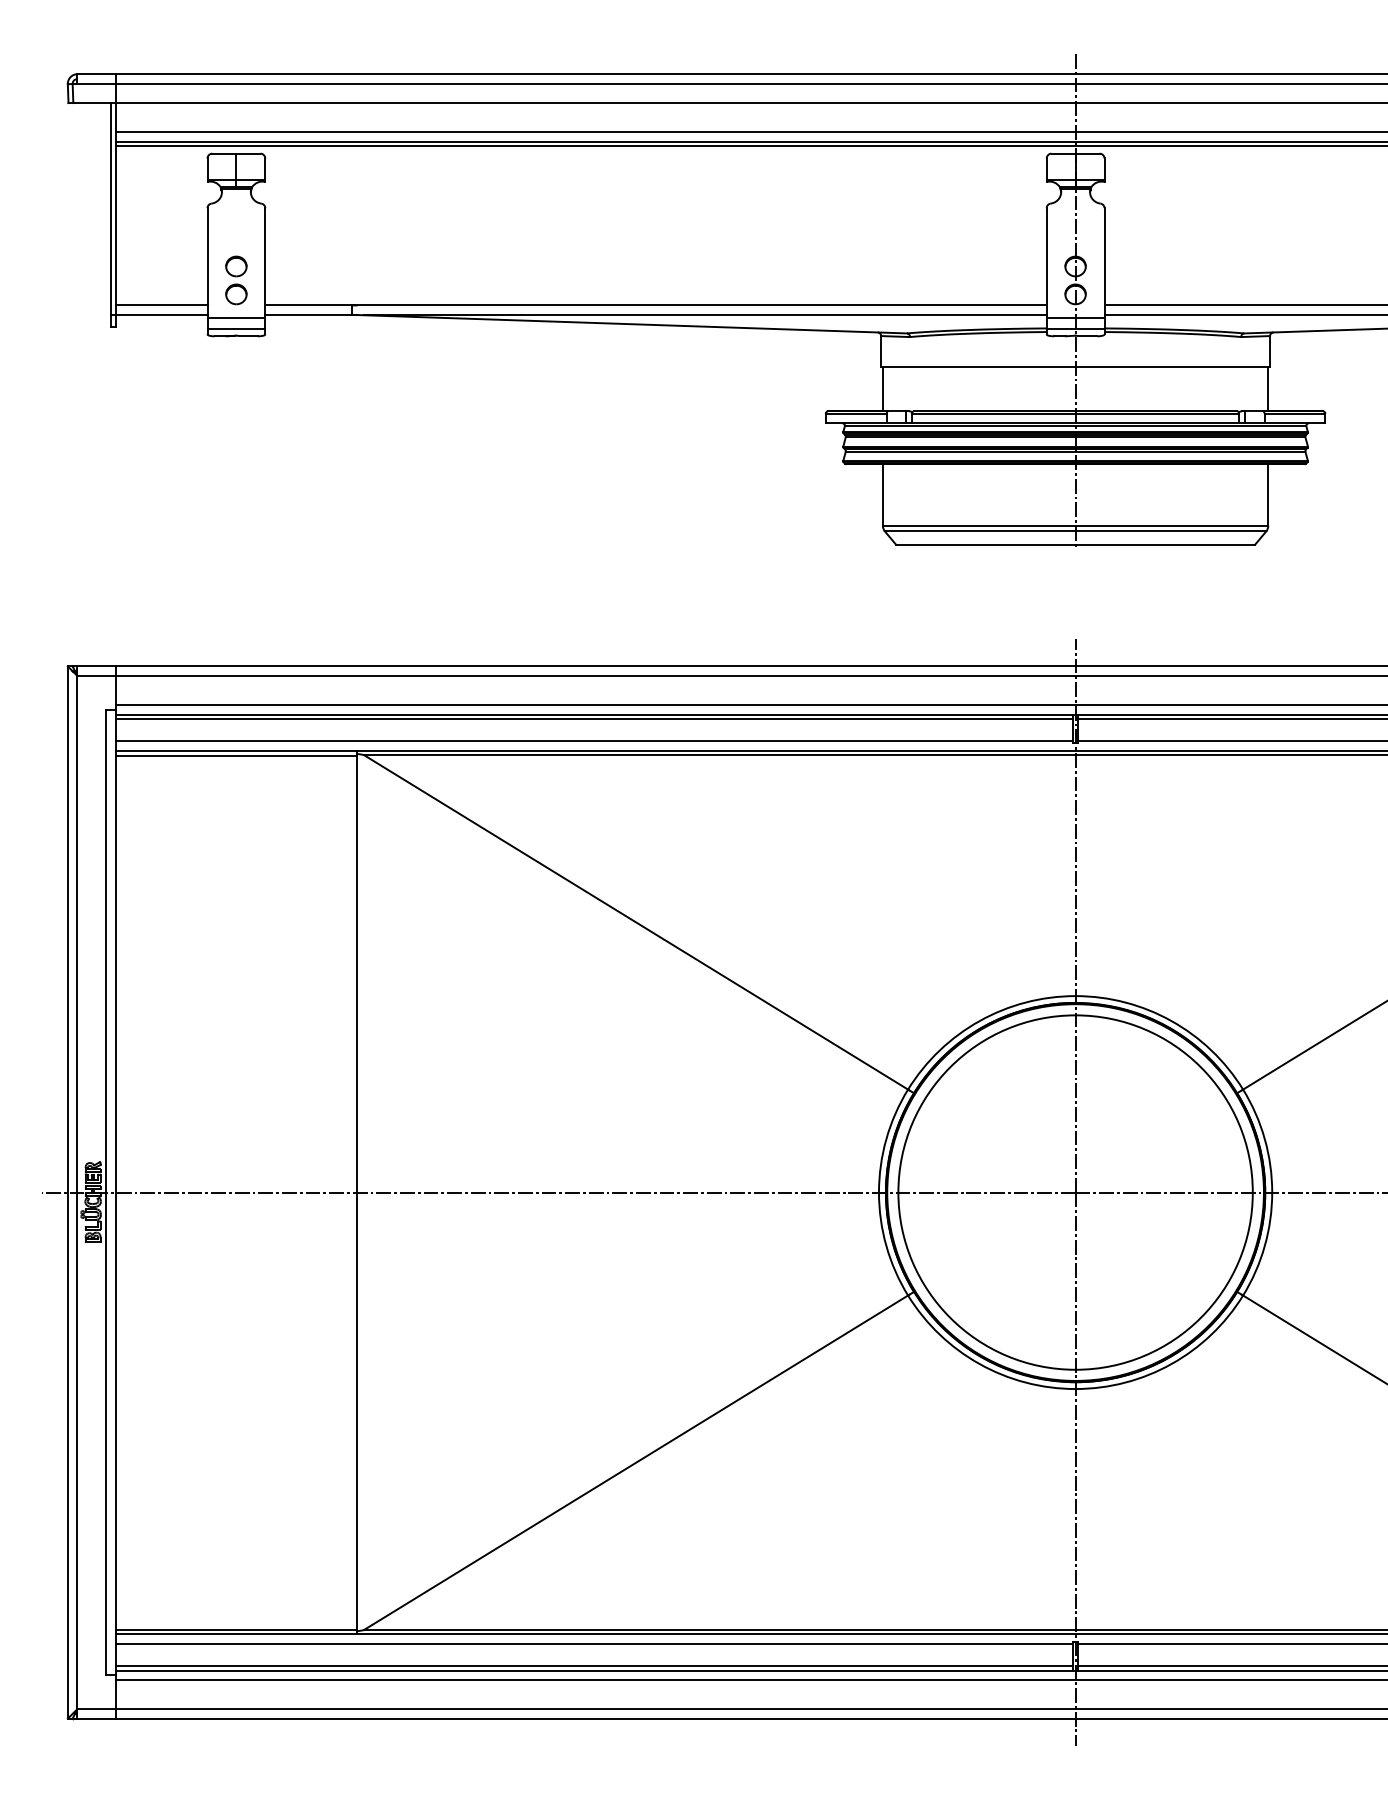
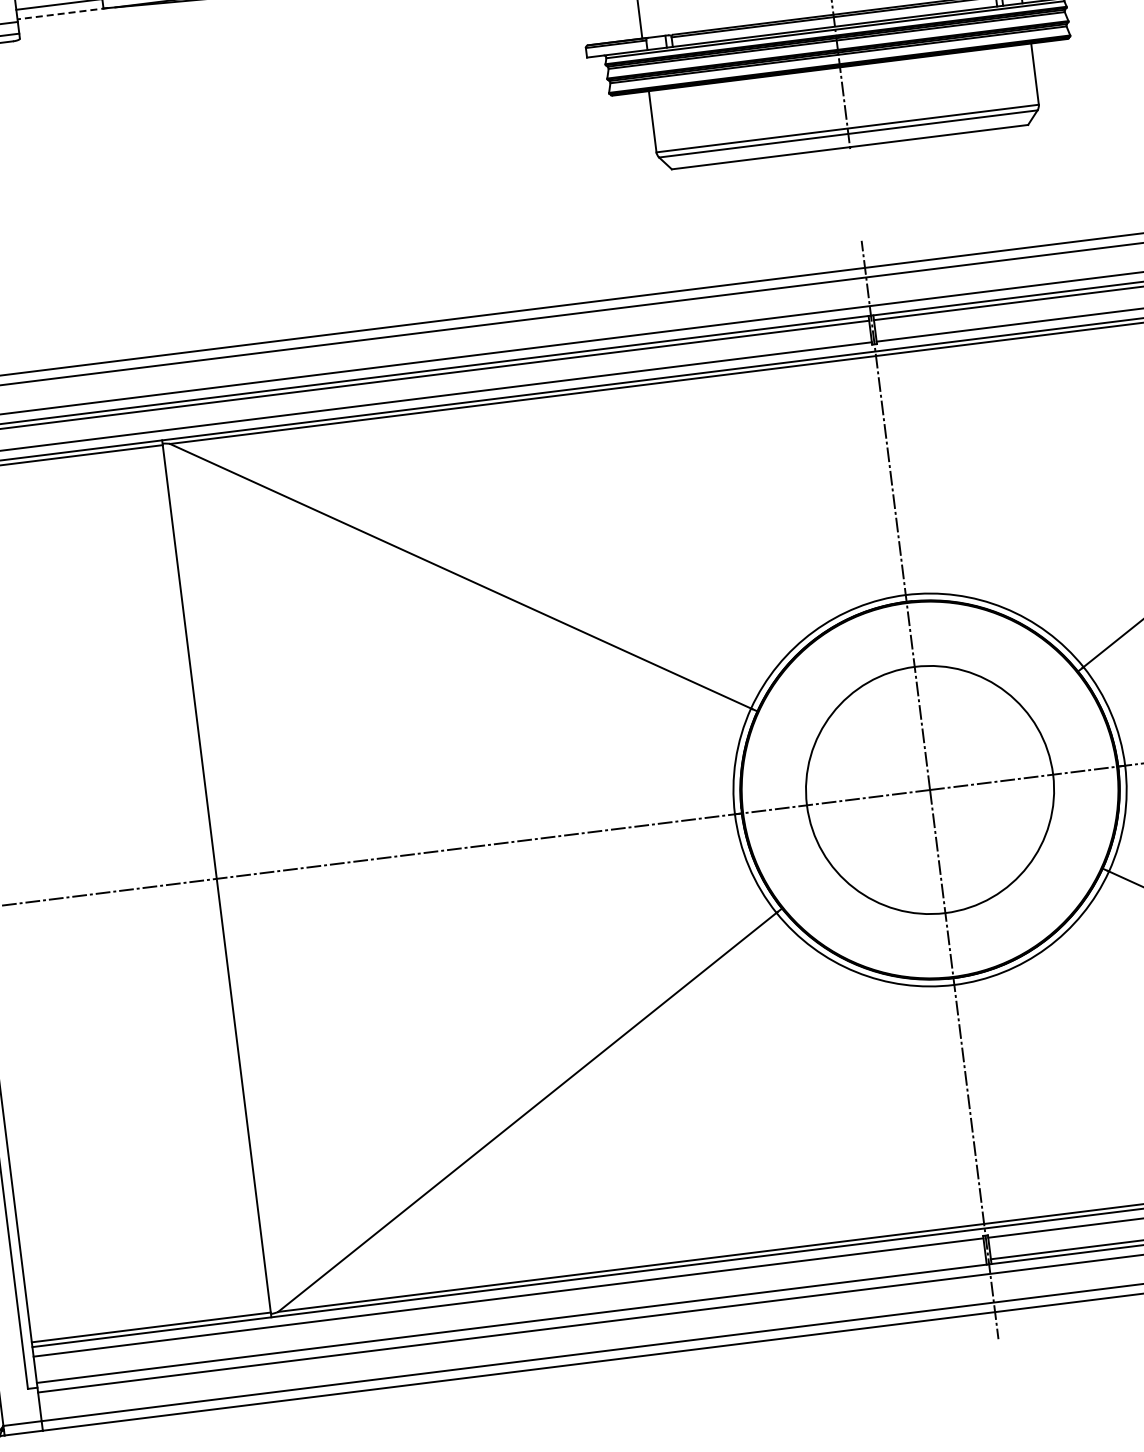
line: (311, 315) -> (63, 14), solid -> dashed
circle: (1075, 1192) -> (929, 789), size x0.7
line: (594, 1665) -> (511, 1318), removed

